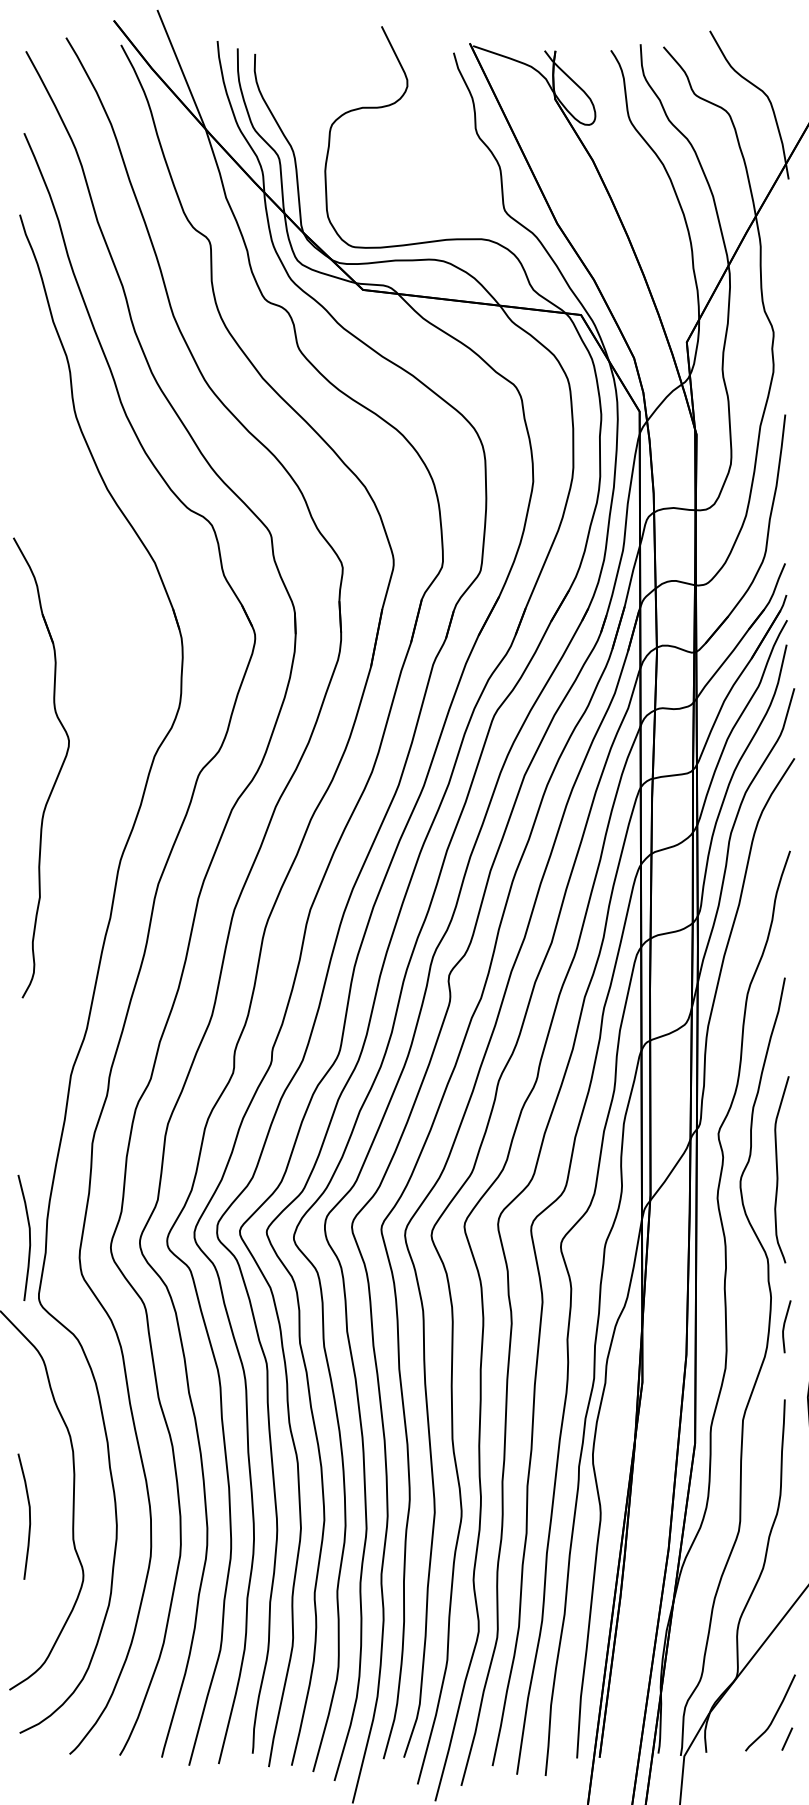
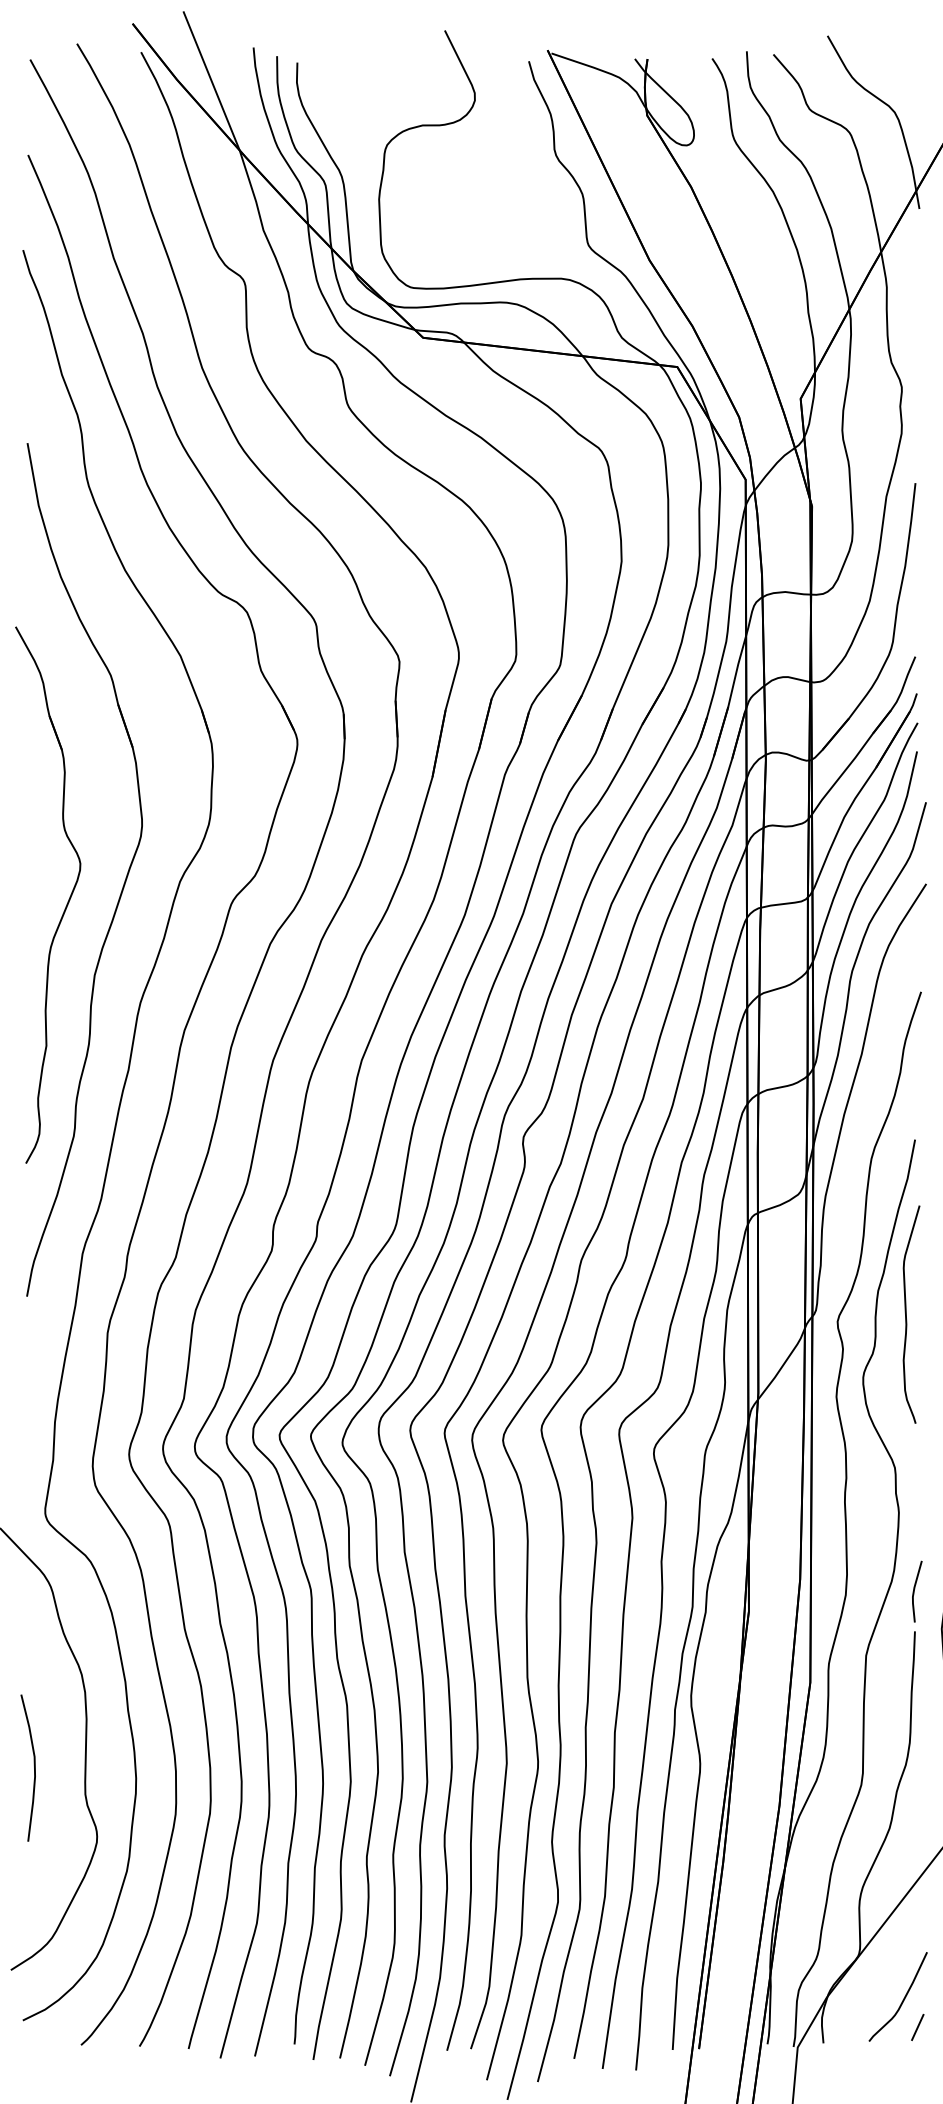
part: (106, 757) -> (123, 883), added
curve: (777, 1169) -> (906, 1314), moved
curve: (28, 1235) -> (33, 1440), removed
line: (784, 1326) -> (914, 1591), moved

